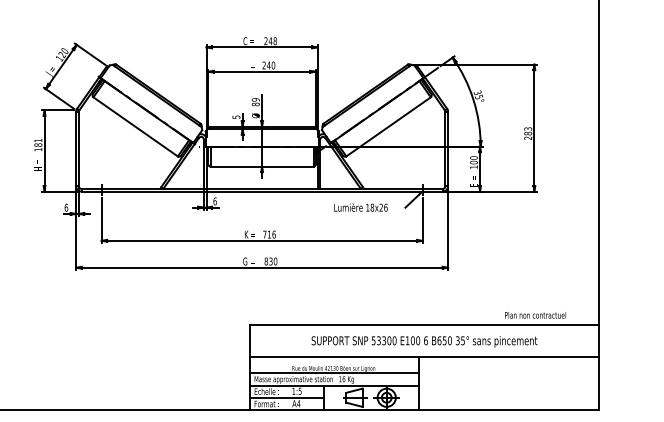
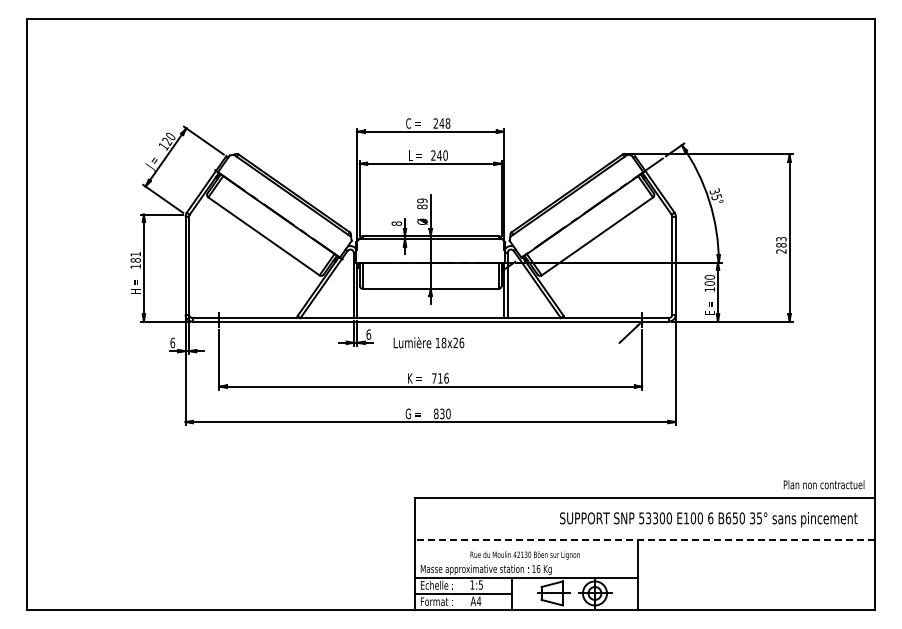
text: (236, 117) -> (396, 223), 5 -> 8
text: (360, 207) -> (428, 342), moved
text: (535, 315) -> (823, 484), moved
text: (424, 341) -> (708, 519), moved
line: (425, 356) -> (645, 539), solid -> dashed
line: (334, 373) -> (526, 561), removed

